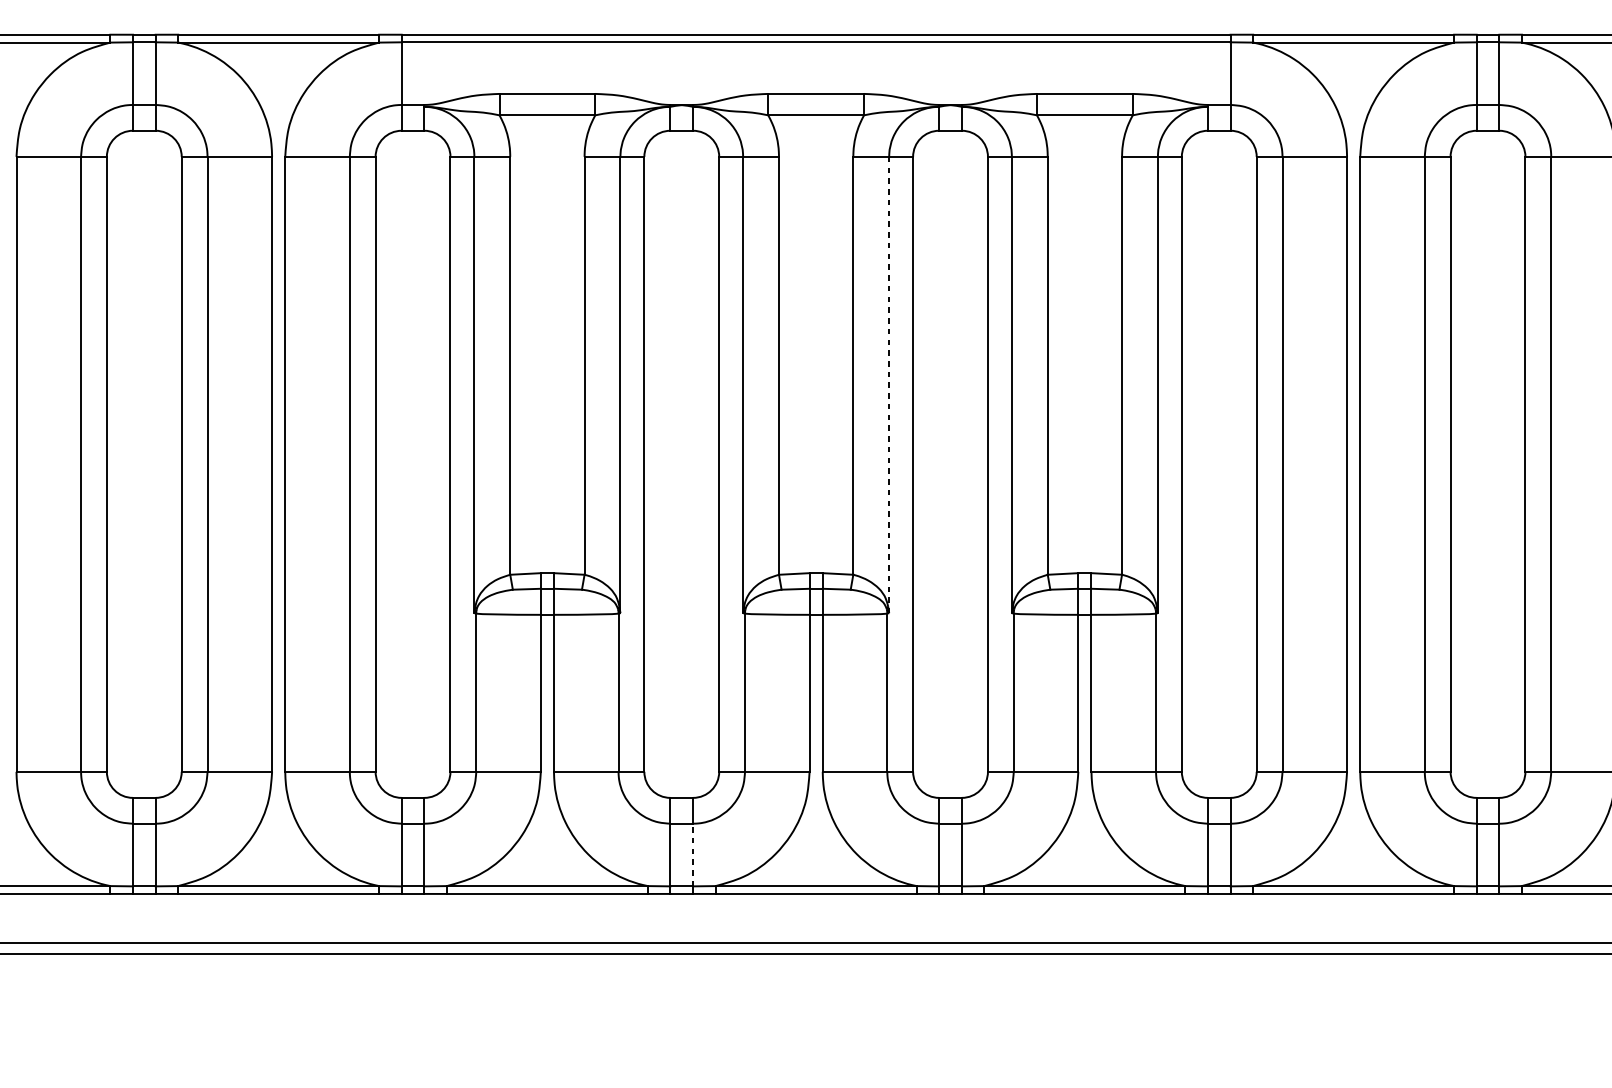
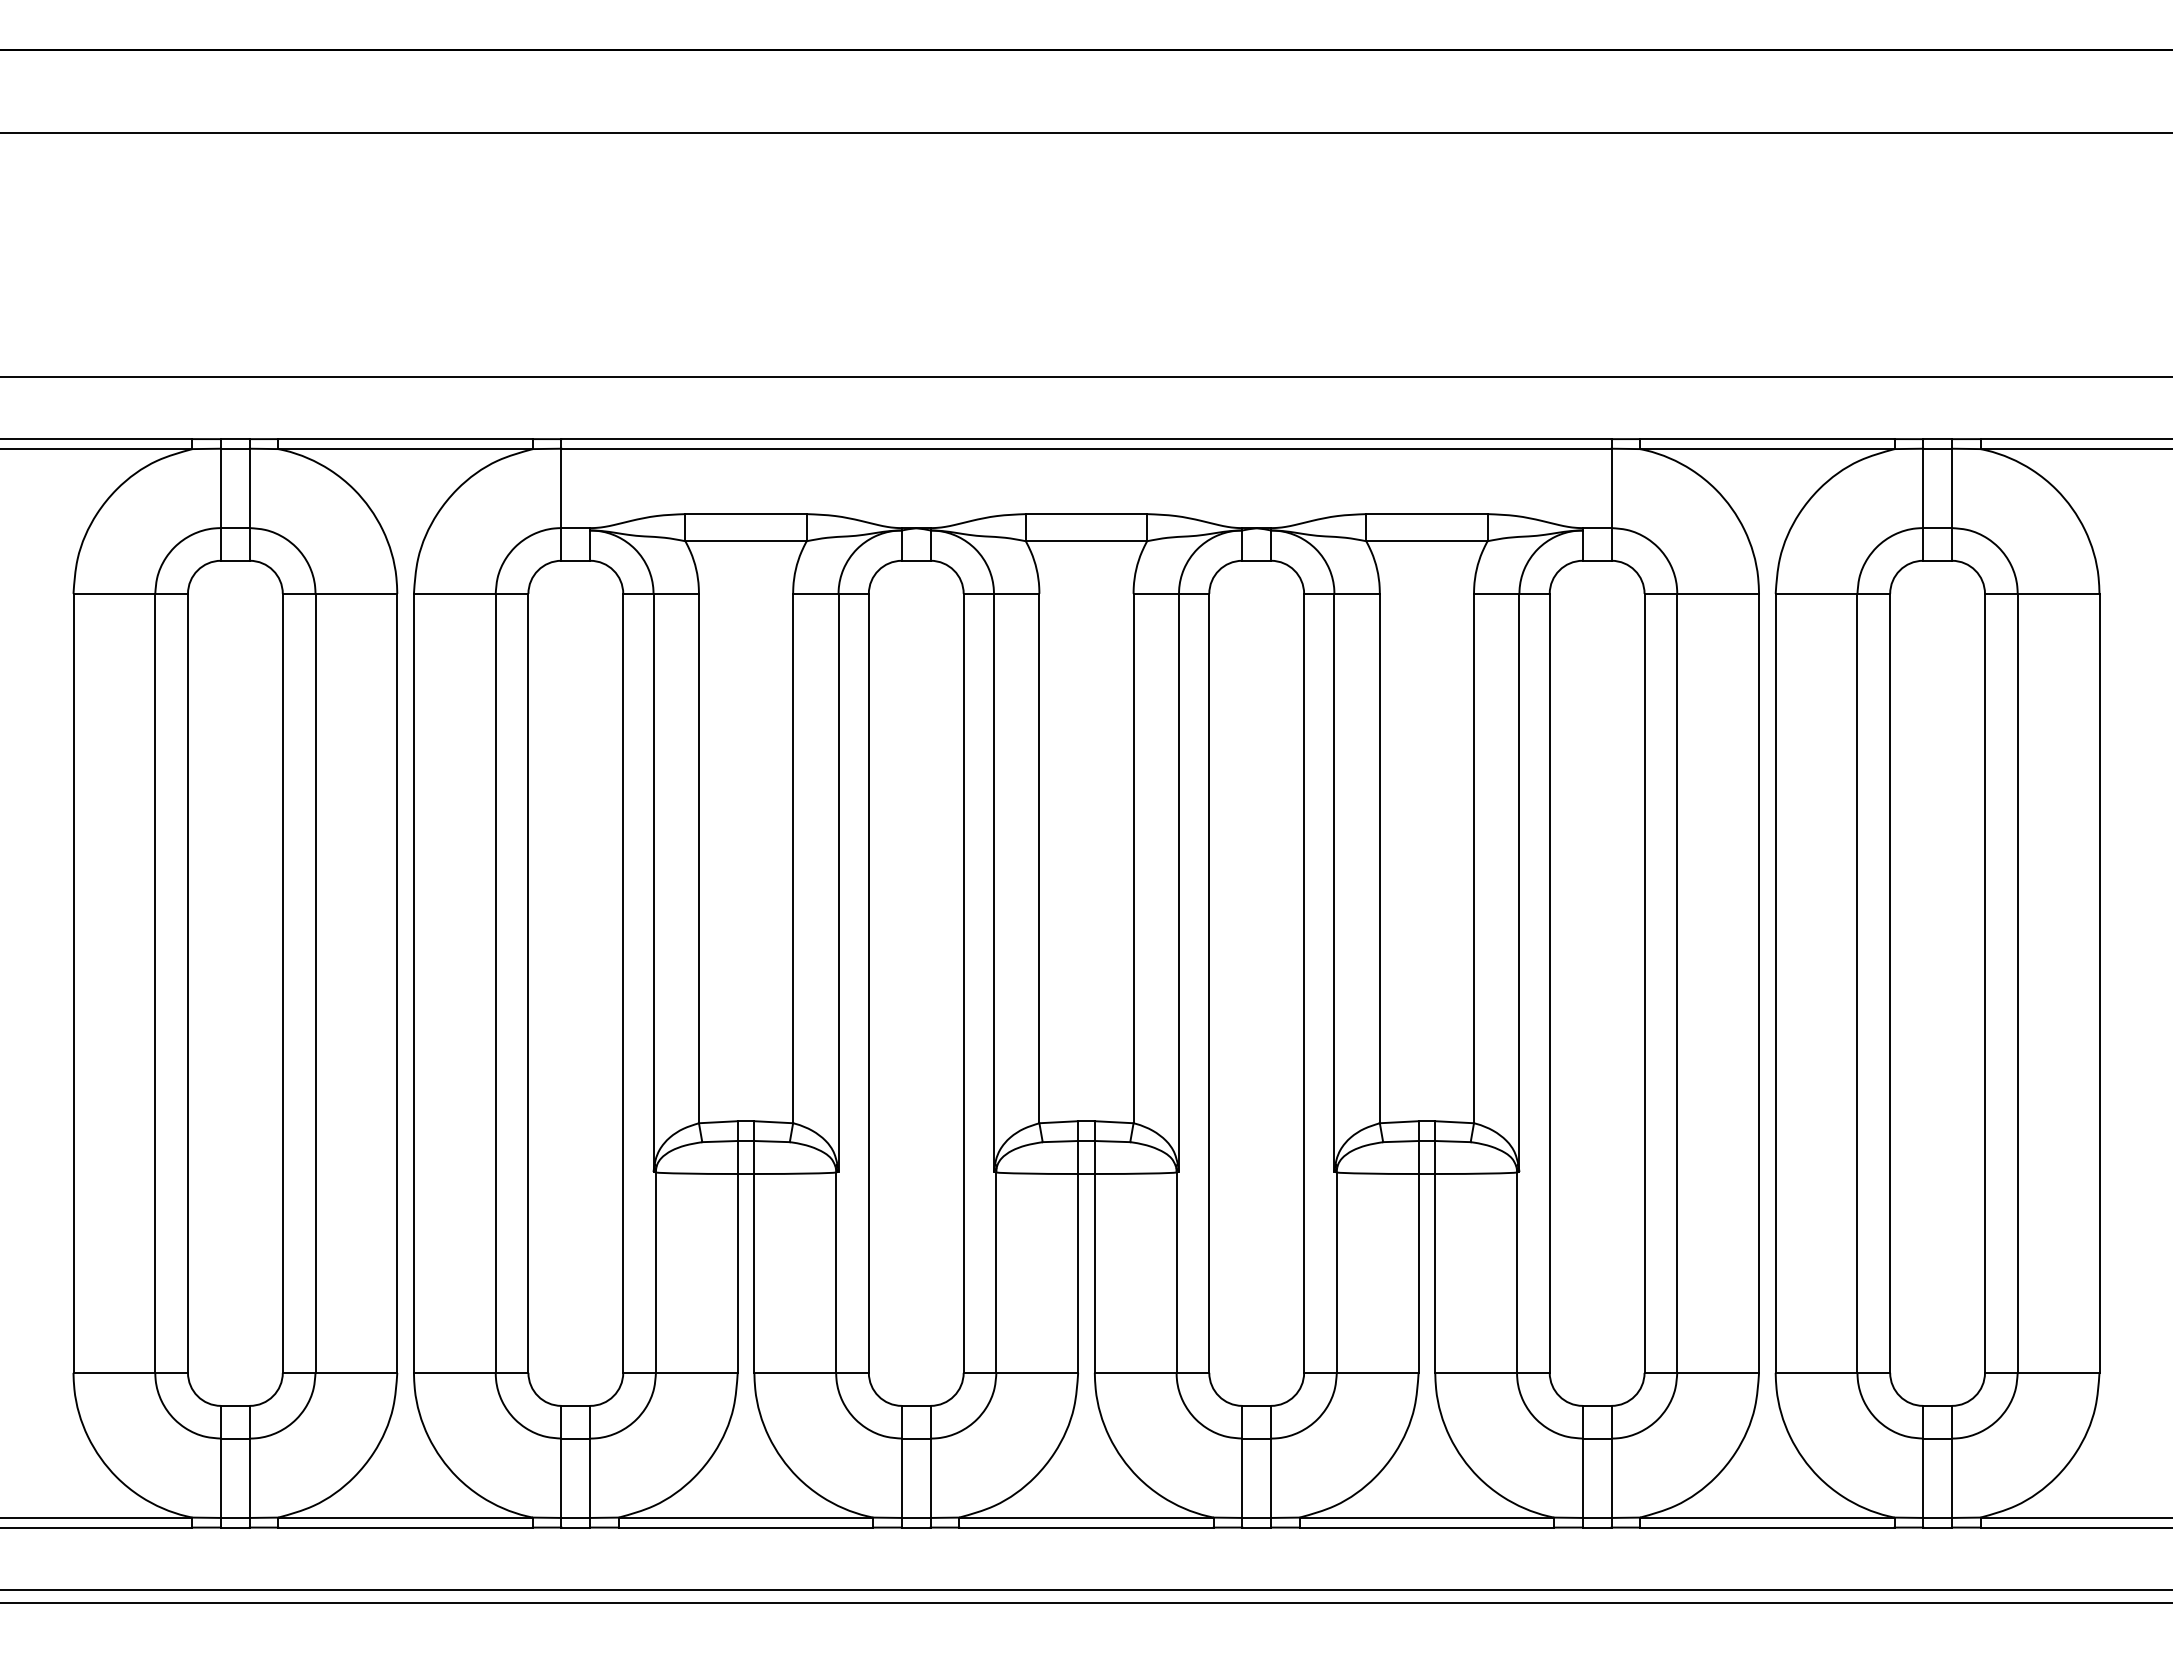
line: (889, 385) -> (1179, 883), dashed -> solid
line: (693, 855) -> (930, 1478), dashed -> solid

